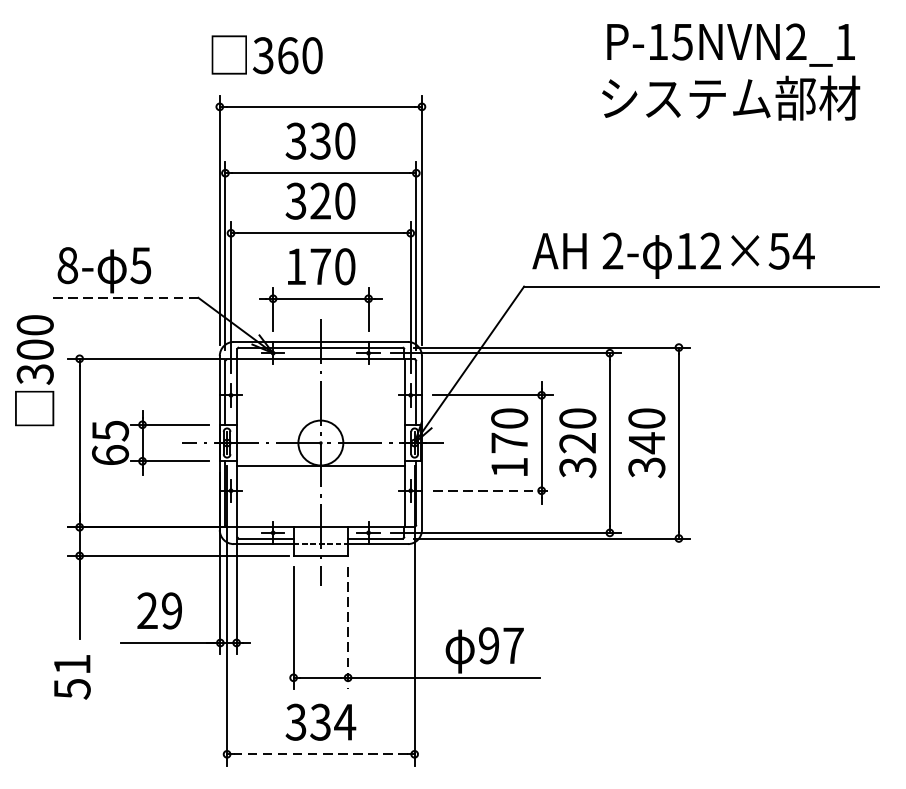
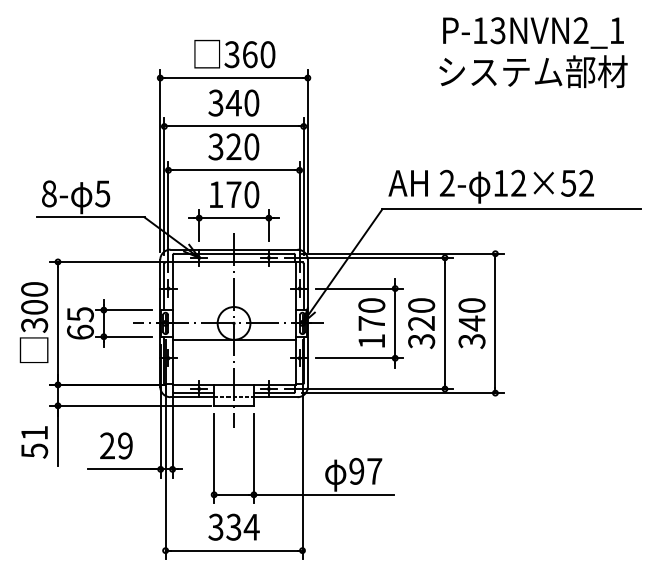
text: (683, 41) -> (498, 30), P-15NVN2_1 -> P-13NVN2_1
text: (266, 55) -> (234, 54), moved
text: (320, 140) -> (233, 102), 330 -> 340
text: (803, 249) -> (586, 182), 12×54 -> 12×52
line: (124, 297) -> (90, 217), dashed -> solid
text: (33, 370) -> (33, 322), moved
line: (492, 491) -> (359, 358), dashed -> solid
line: (347, 629) -> (253, 459), dashed -> solid
text: (72, 677) -> (34, 442), moved
line: (321, 754) -> (234, 550), dashed -> solid

